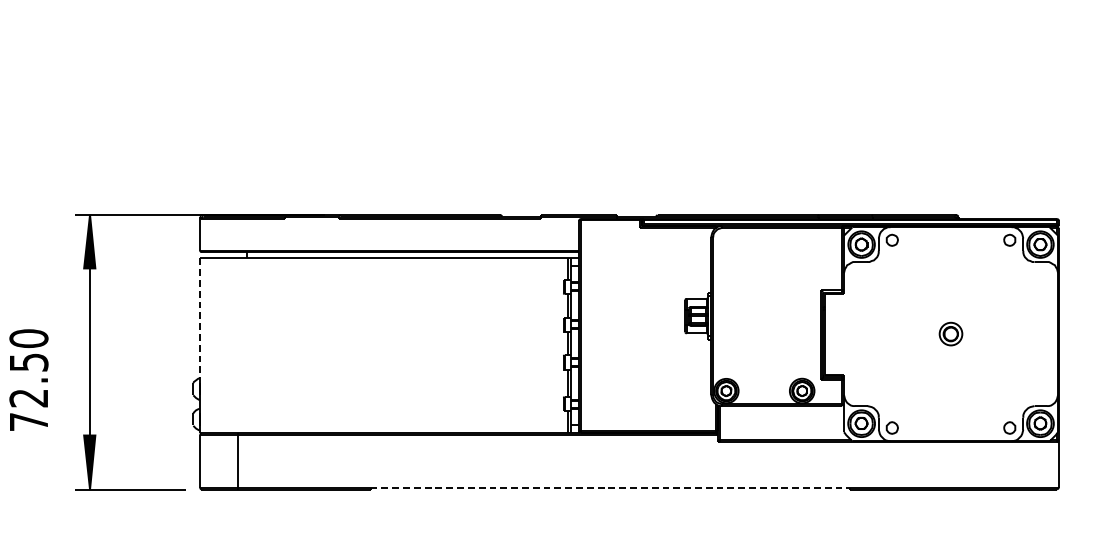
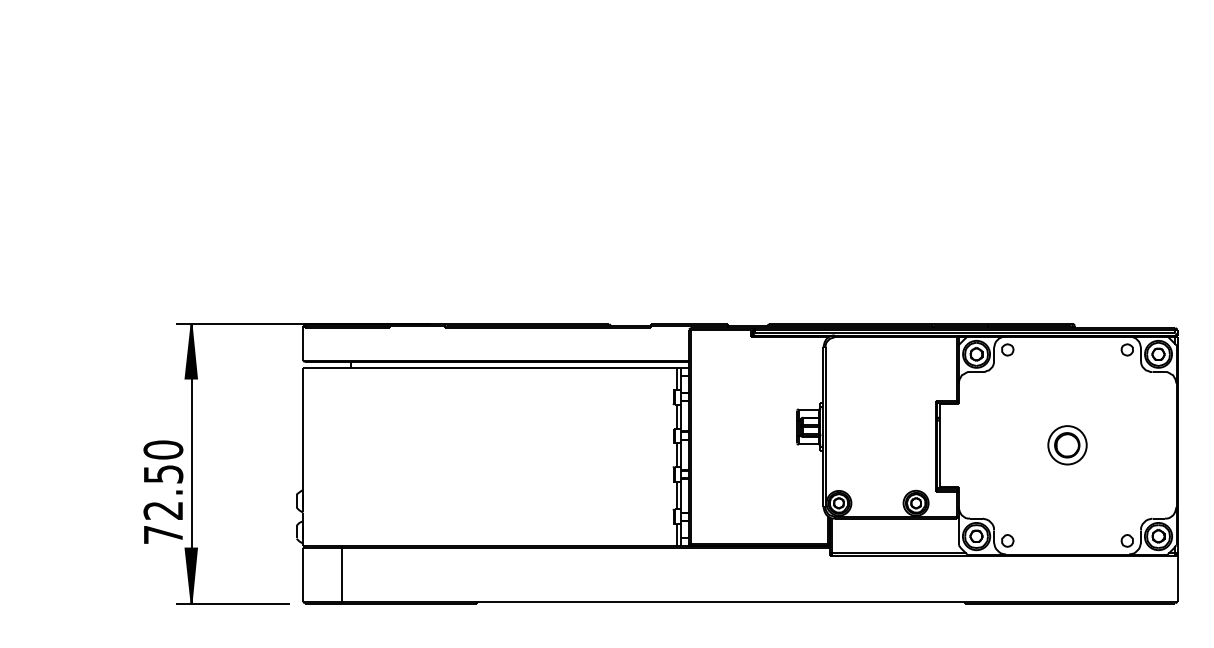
line: (200, 318) -> (303, 429), dashed -> solid
part: (951, 334) -> (1067, 445), size x1.67
text: (29, 379) -> (163, 491), moved
line: (610, 487) -> (721, 601), dashed -> solid

